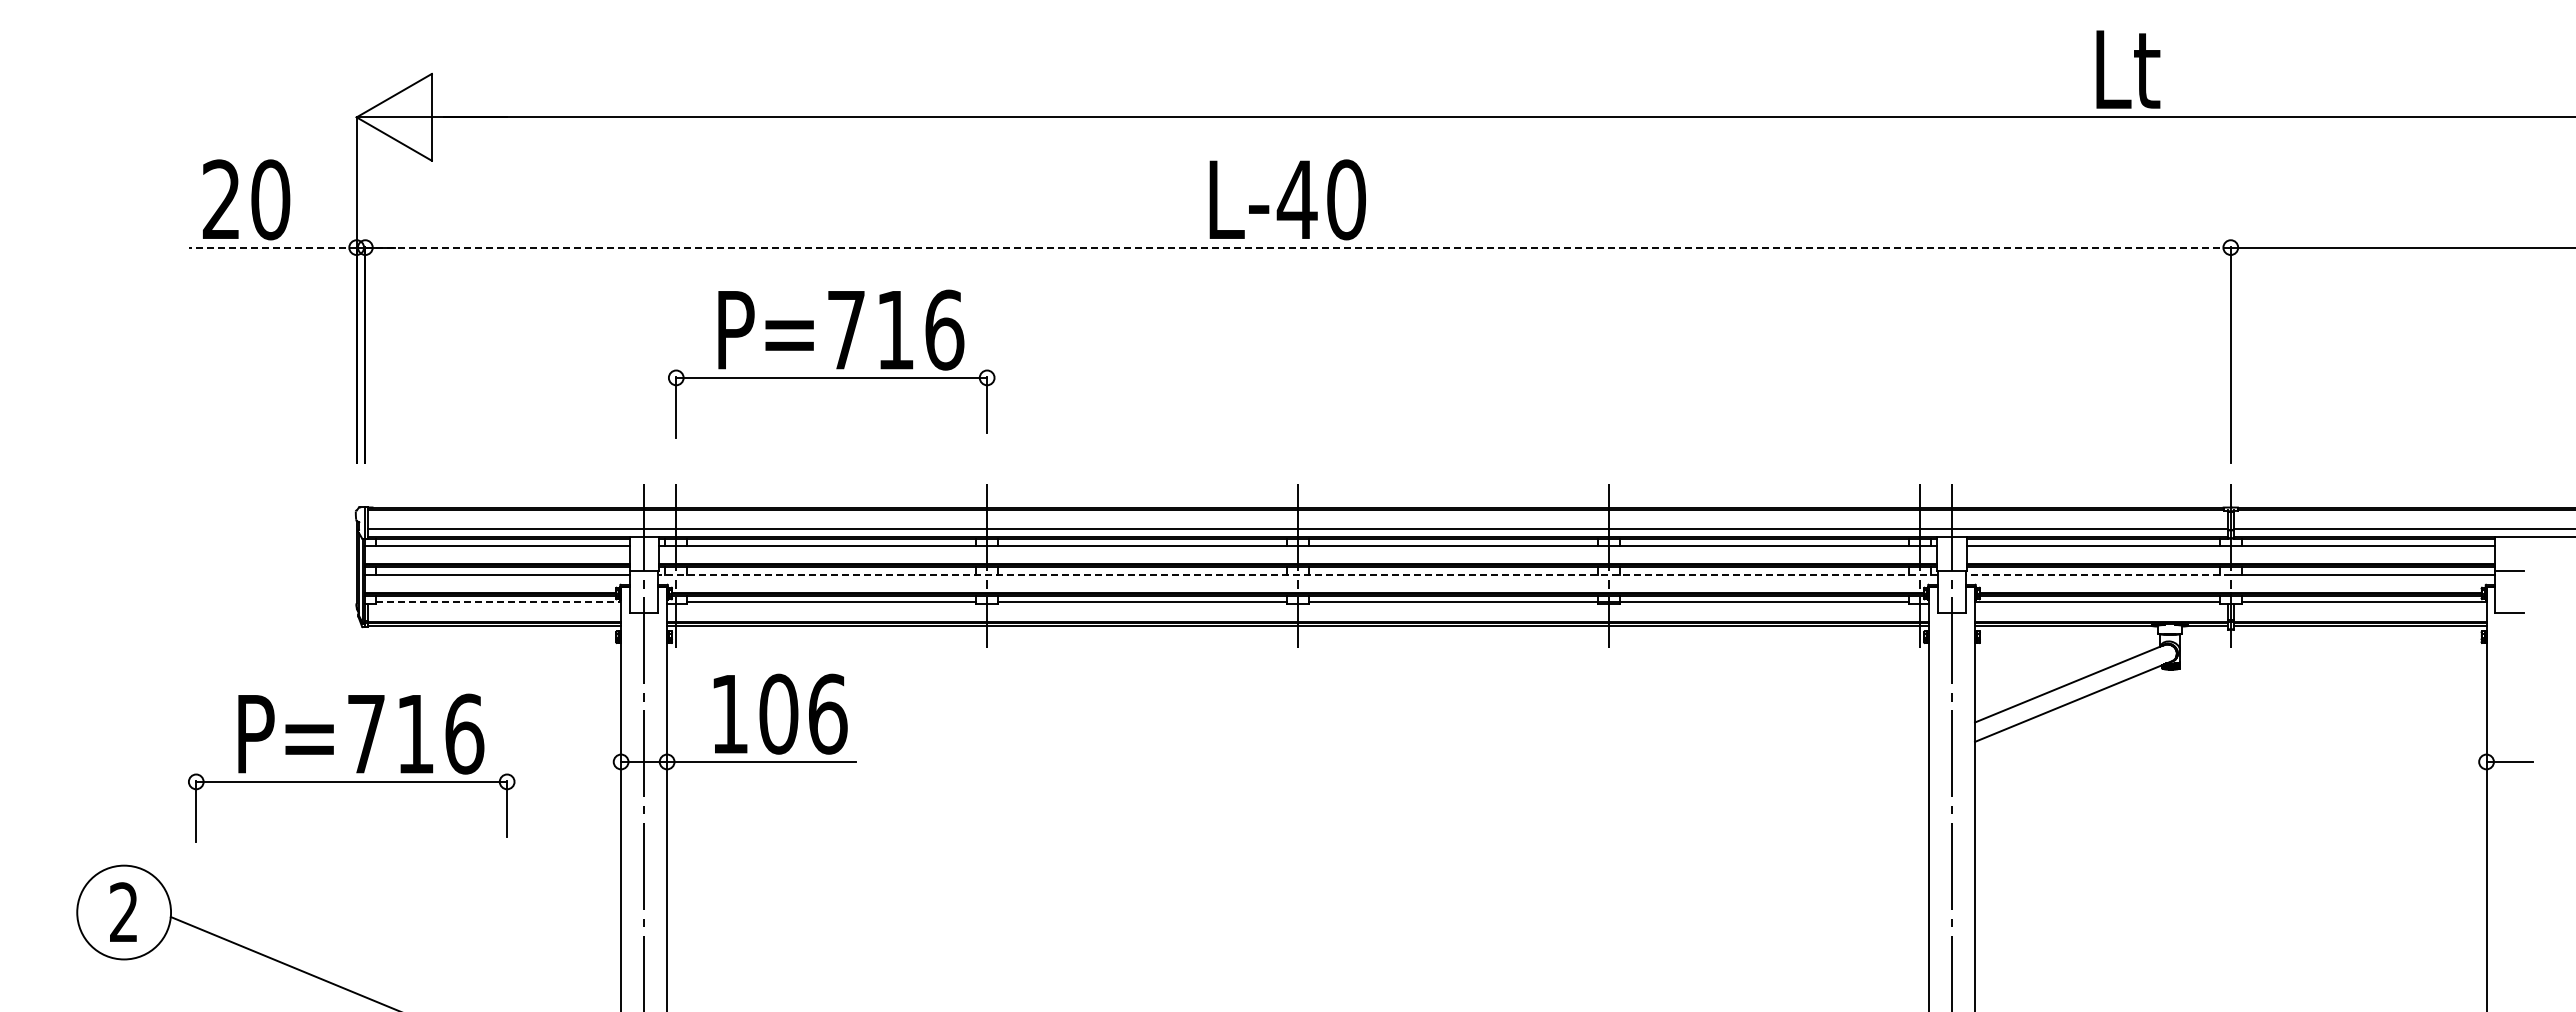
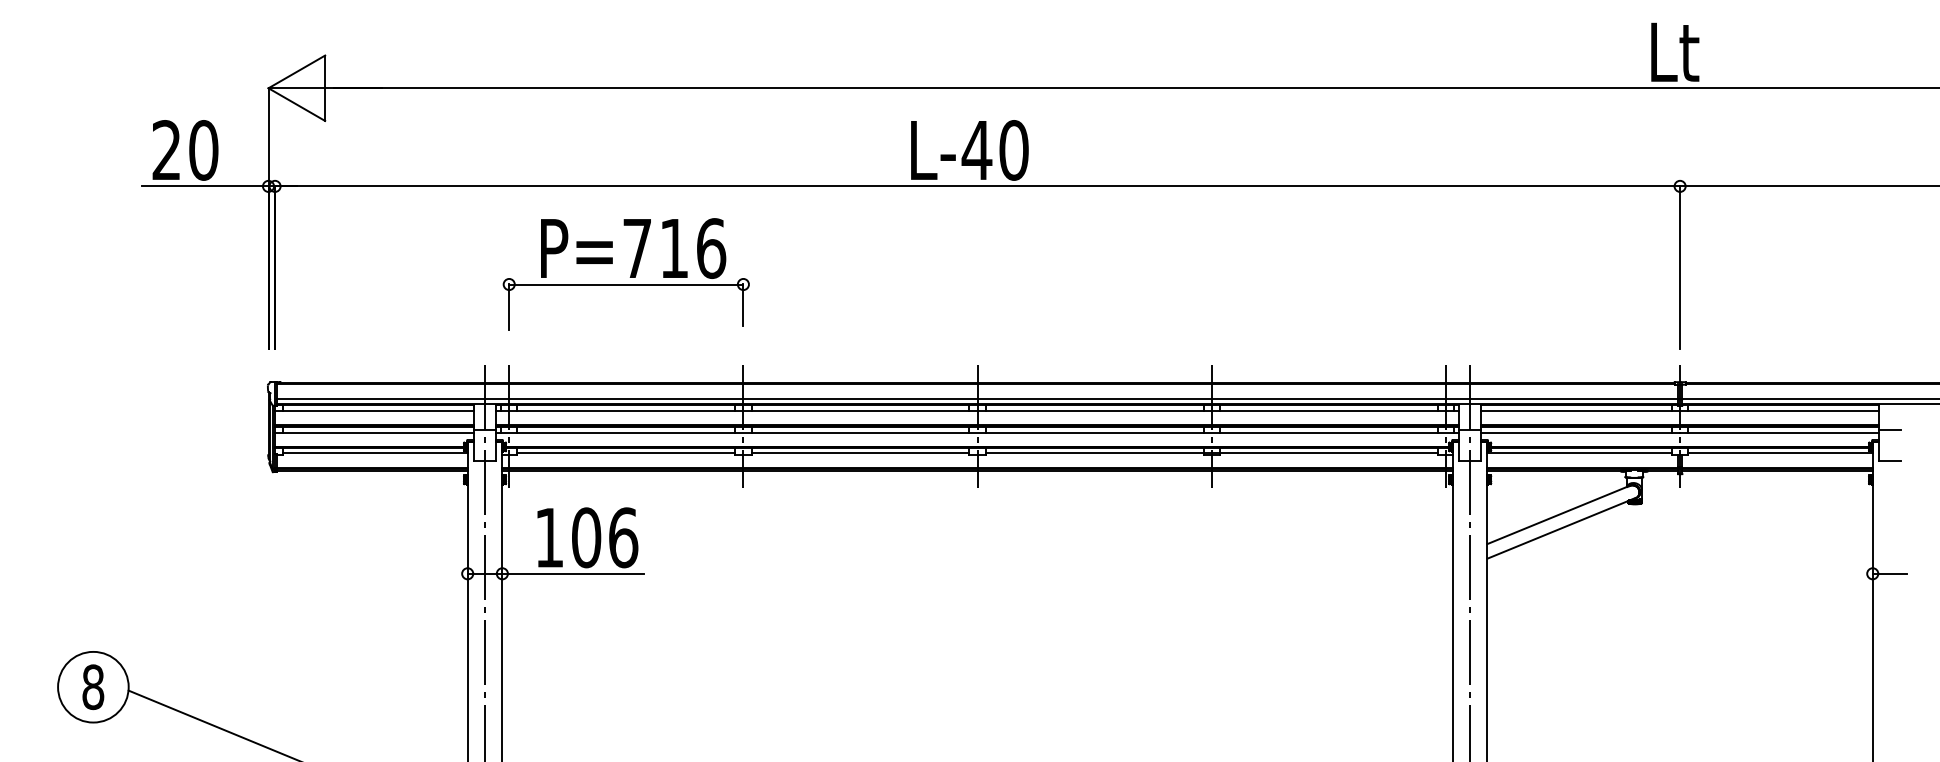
text: (2128, 69) -> (1675, 52), moved
line: (272, 247) -> (205, 186), dashed -> solid
line: (1298, 247) -> (977, 186), dashed -> solid
line: (1298, 574) -> (977, 432), dashed -> solid
line: (2098, 574) -> (1580, 432), dashed -> solid
line: (499, 601) -> (376, 452), dashed -> solid
part: (351, 767) -> (264, 577), removed
text: (123, 912) -> (92, 687), 2 -> 8

